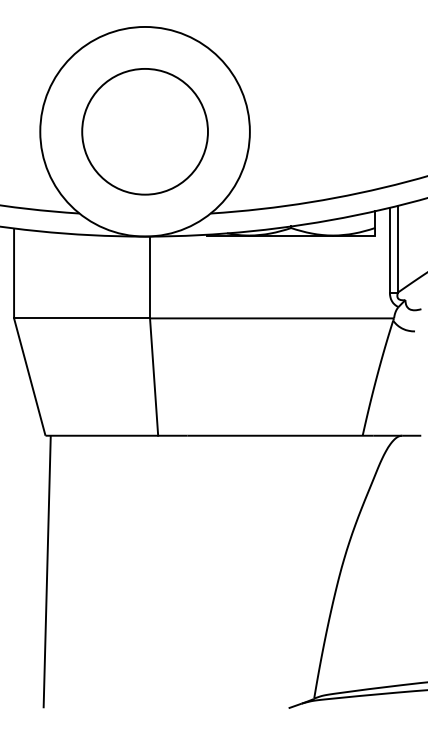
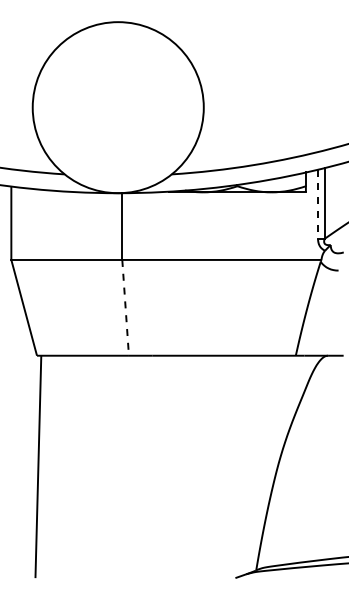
circle: (145, 131) -> (118, 107), removed
line: (390, 250) -> (318, 204), solid -> dashed
line: (153, 376) -> (125, 307), solid -> dashed

